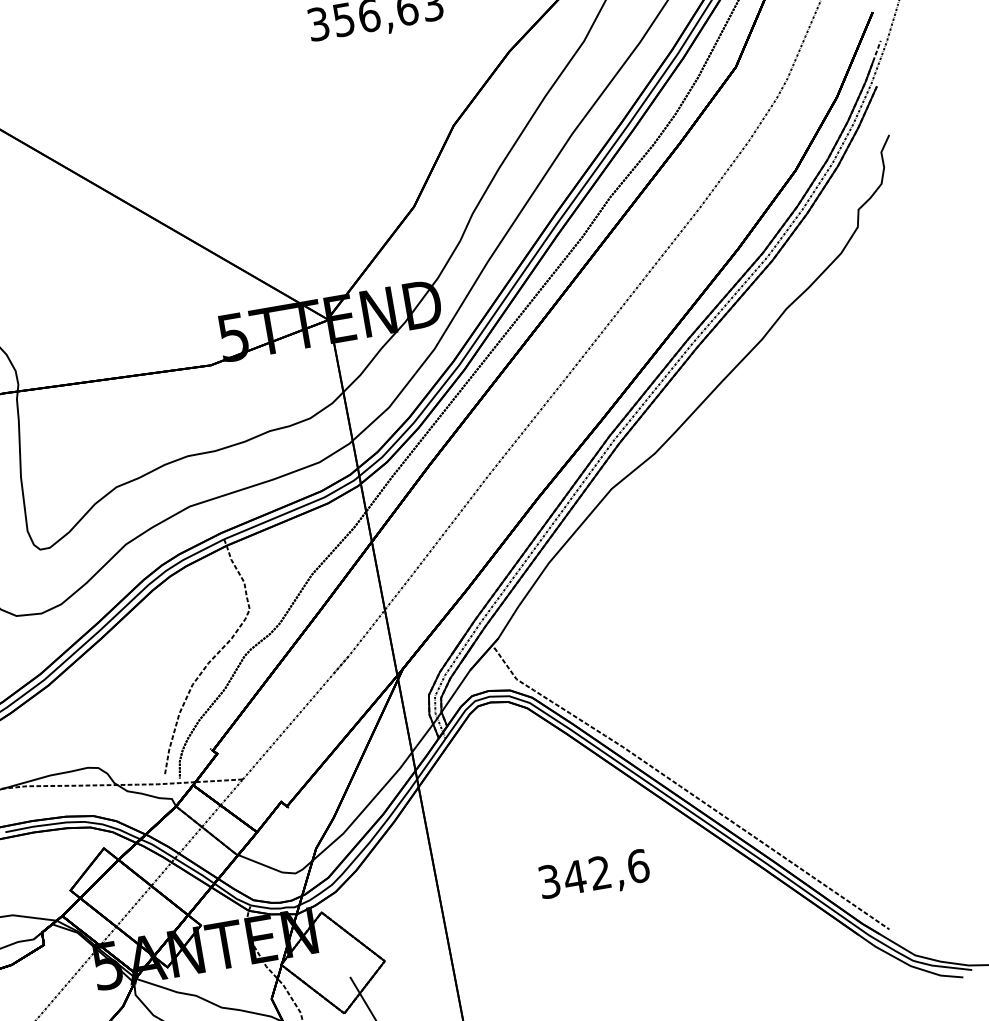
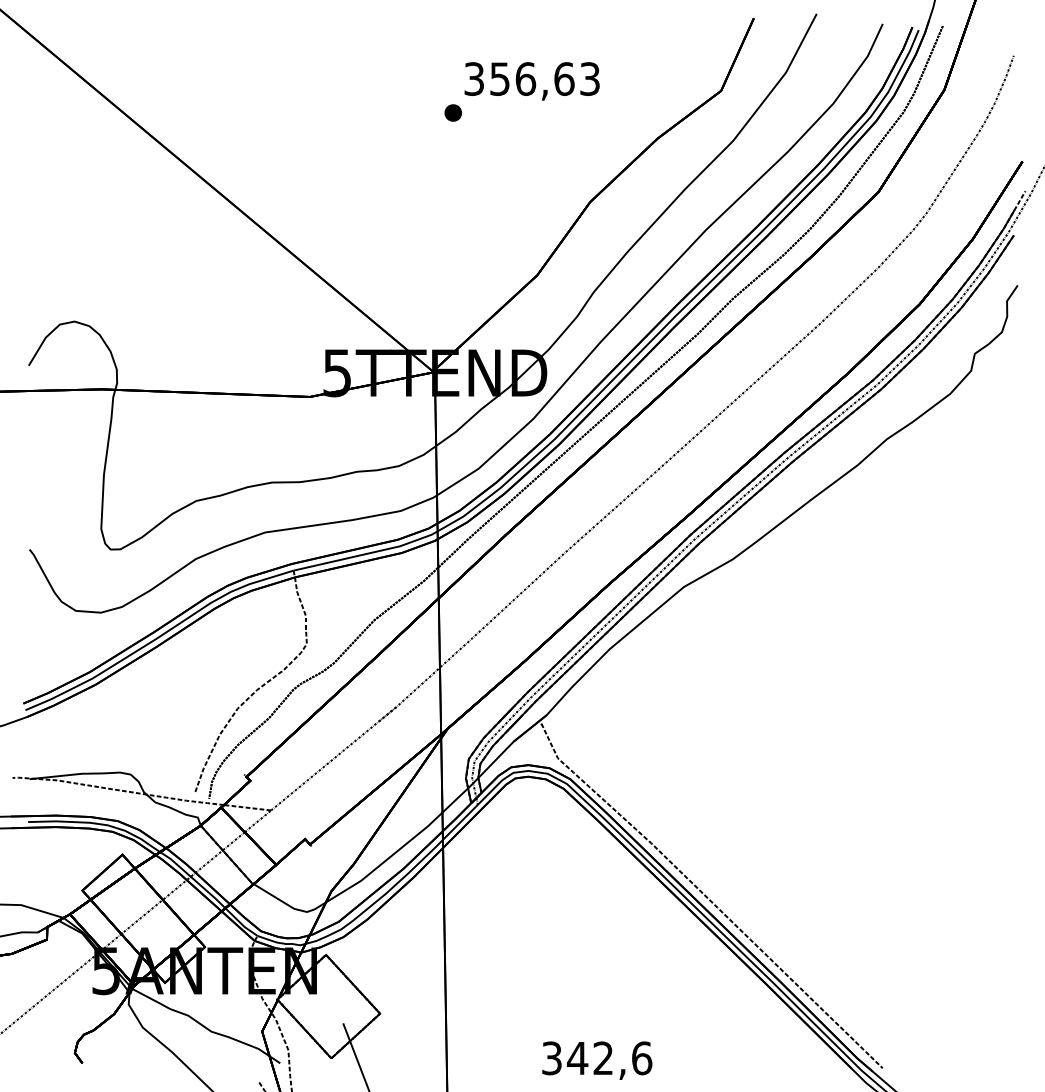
part: (302, 60) -> (452, 112), added
text: (594, 876) -> (597, 1060), moved

